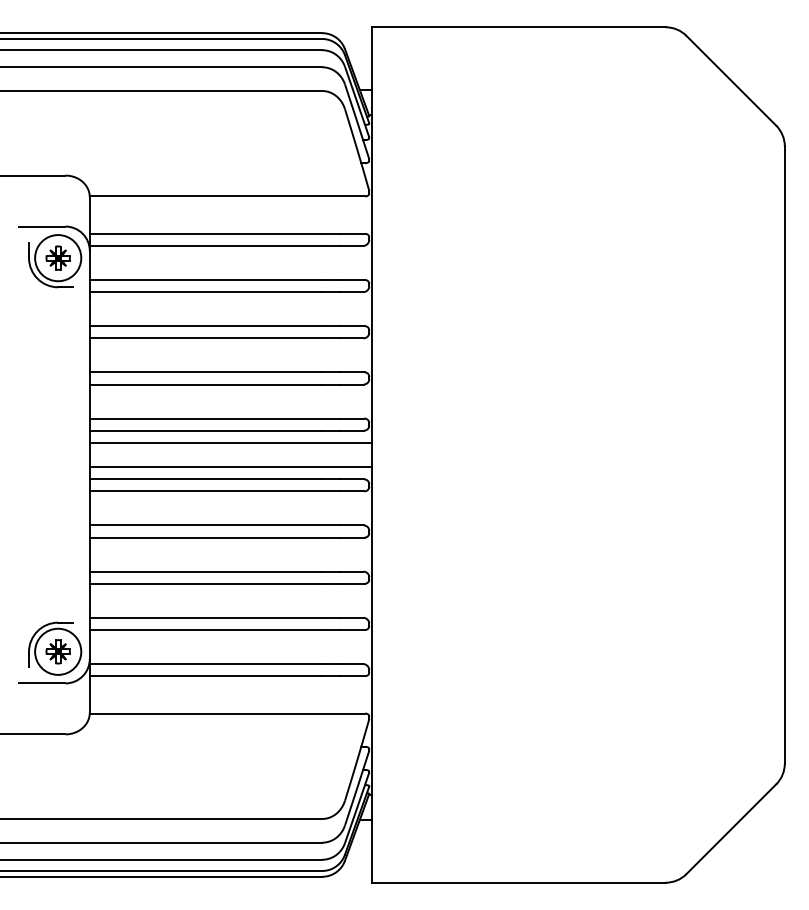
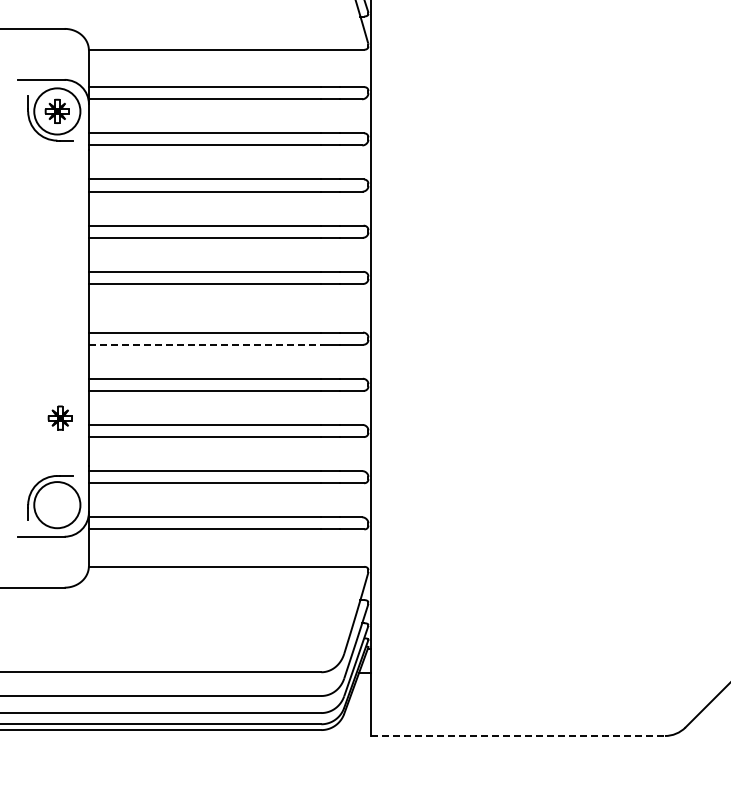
line: (230, 442) -> (229, 295), removed
line: (230, 467) -> (229, 320), removed
line: (206, 491) -> (205, 344), solid -> dashed
part: (57, 651) -> (59, 417), moved
line: (519, 882) -> (518, 735), solid -> dashed

